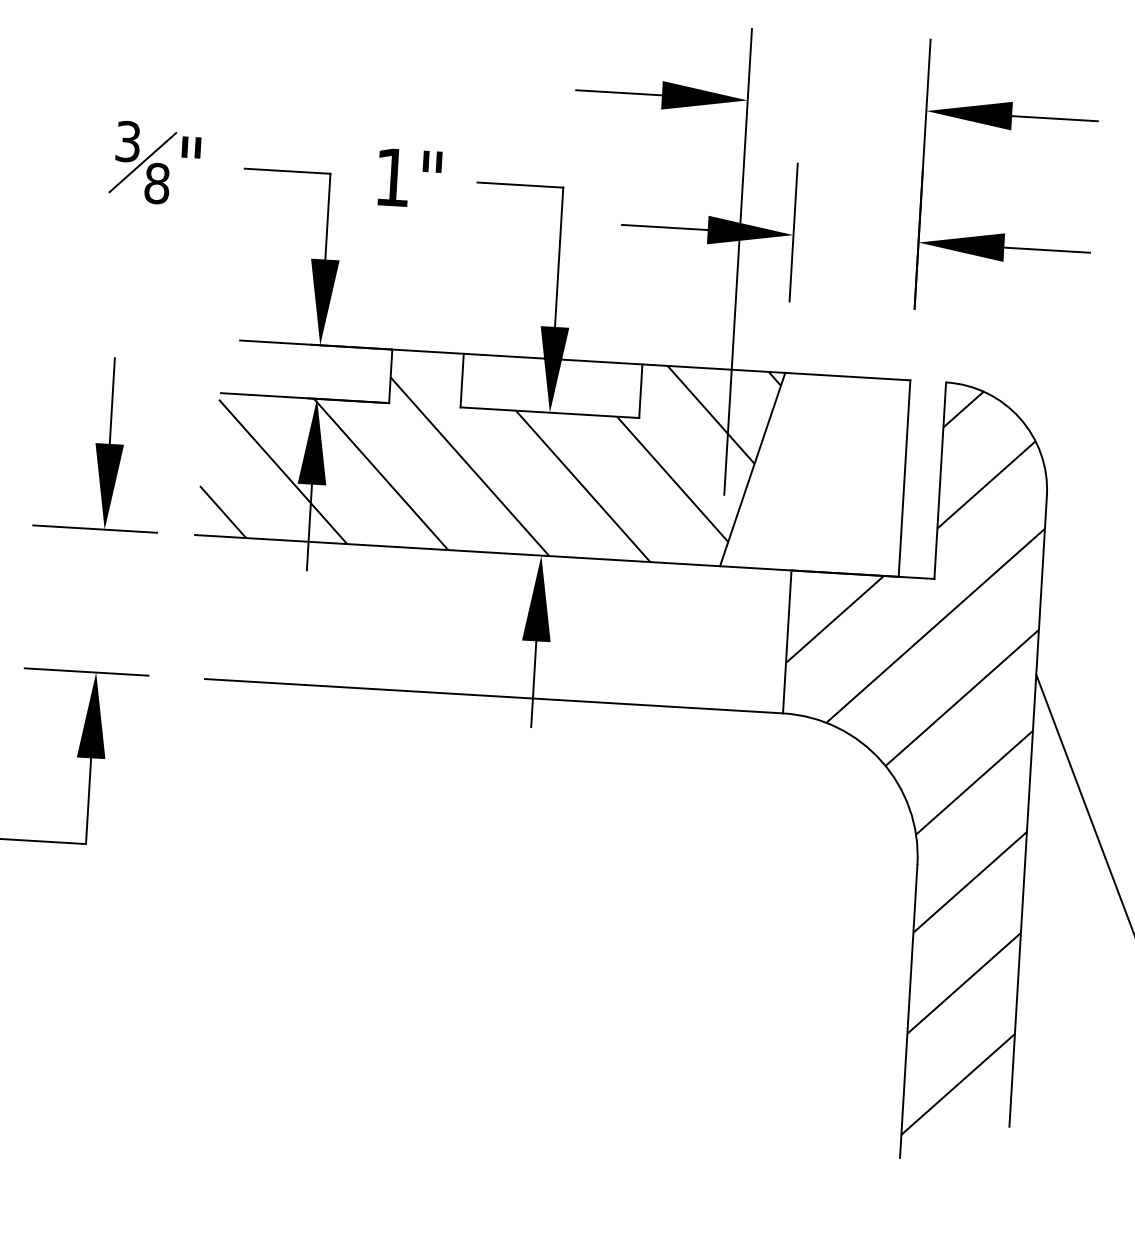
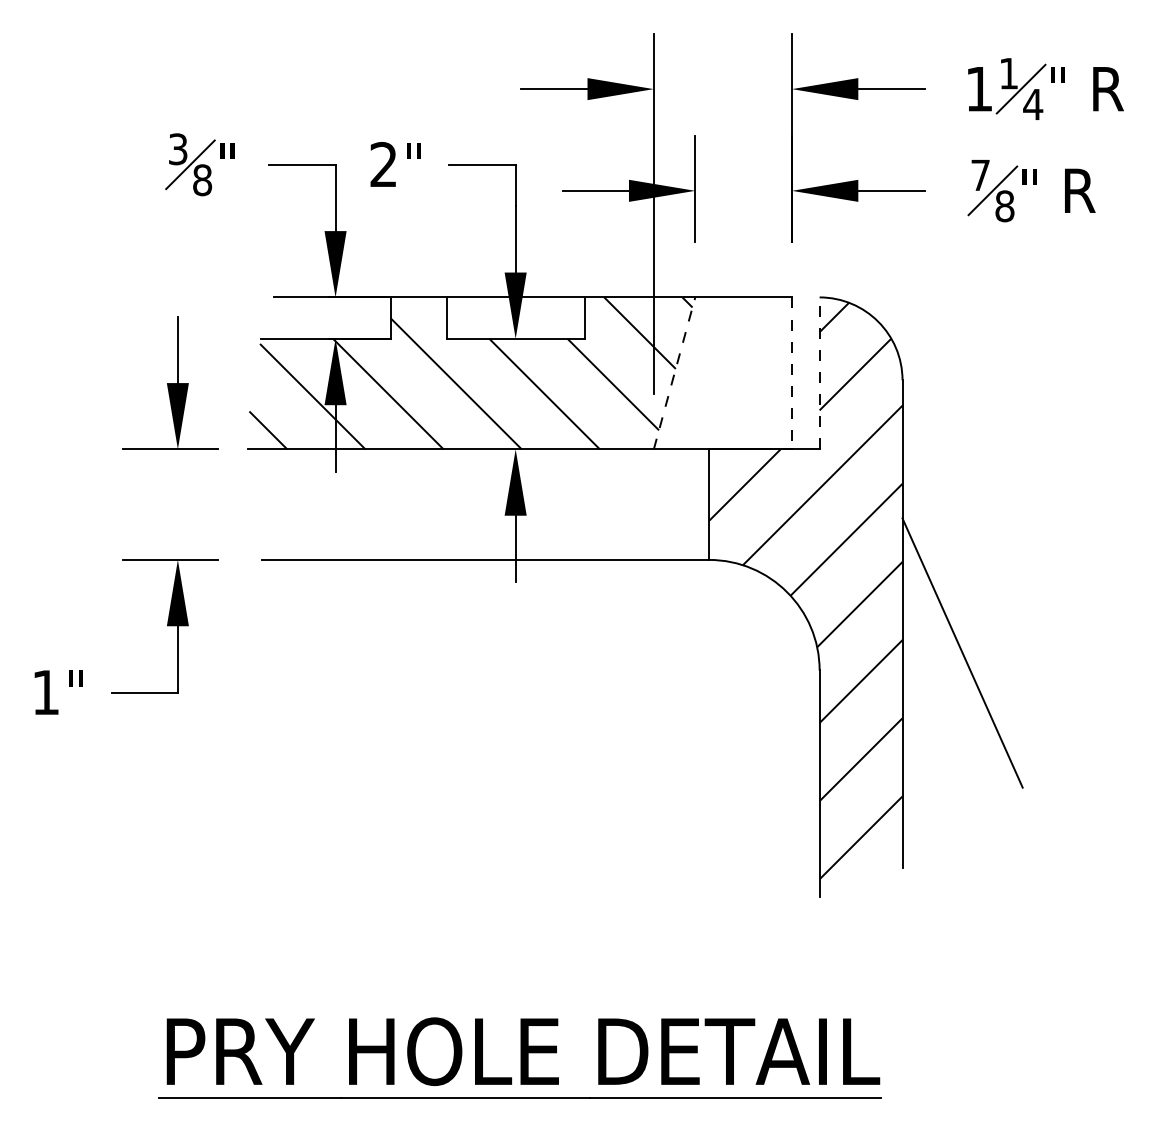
text: (392, 177) -> (383, 164), 1 -> 2
line: (752, 469) -> (674, 373), solid -> dashed
line: (905, 478) -> (792, 373), solid -> dashed
line: (940, 480) -> (819, 373), solid -> dashed

